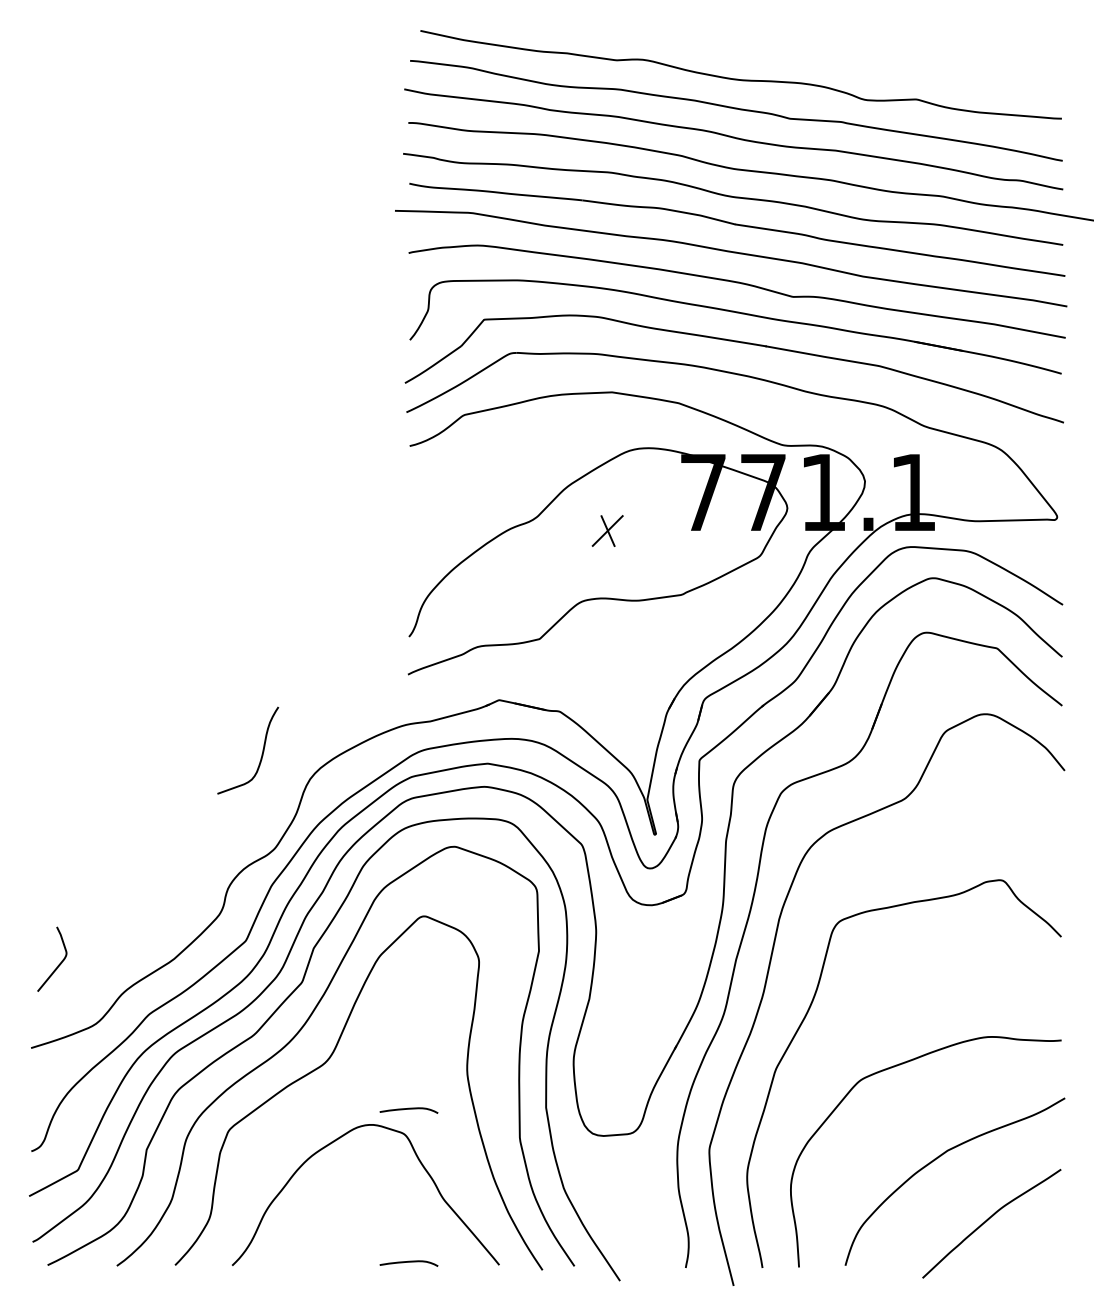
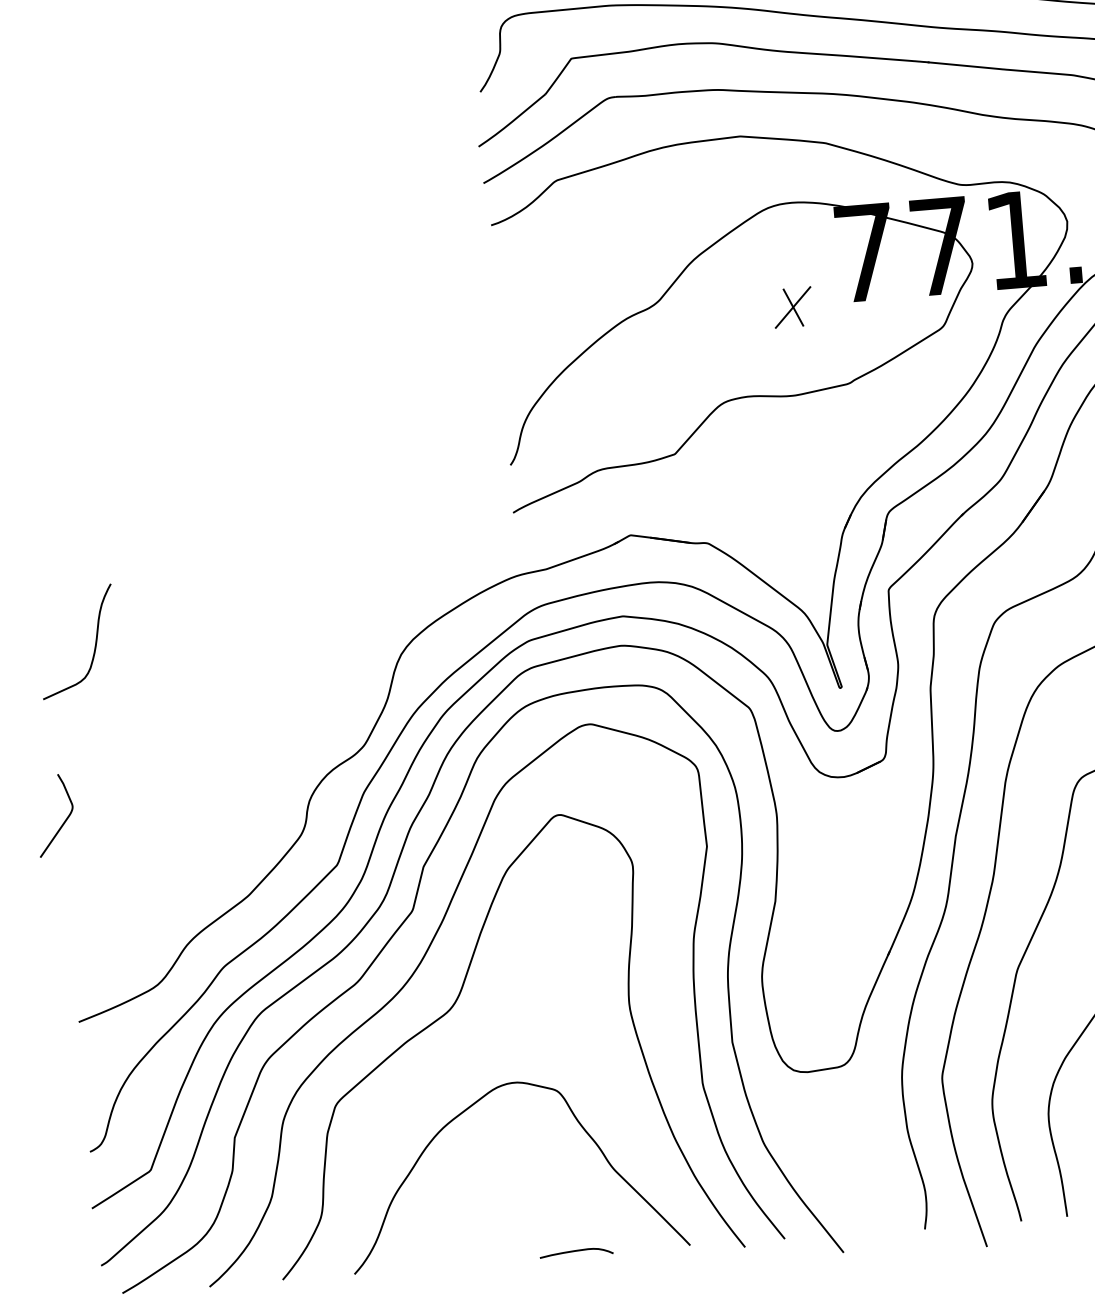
part: (607, 530) -> (792, 306), moved
curve: (261, 754) -> (94, 645), moved
curve: (58, 964) -> (63, 821), moved
curve: (408, 1109) -> (559, 1059), removed

